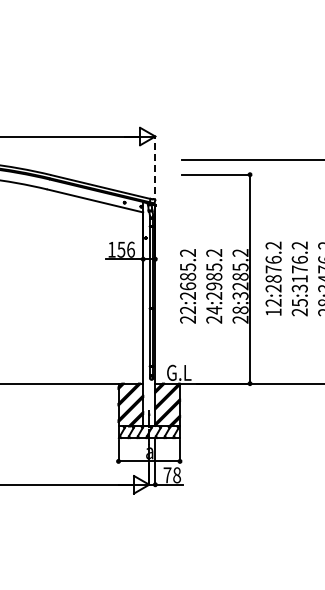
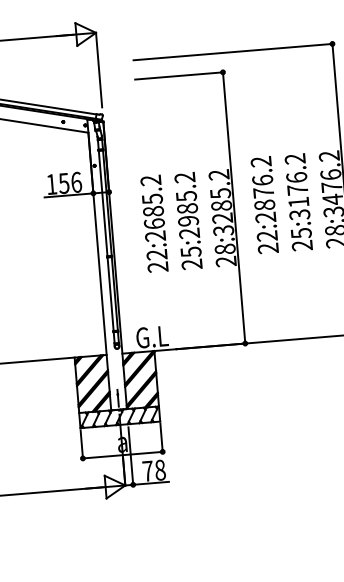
line: (155, 165) -> (99, 70), dashed -> solid
text: (214, 310) -> (191, 252), 24:2985.2 -> 25:2985.2
text: (273, 312) -> (268, 248), 12:2876.2 -> 22:2876.2

